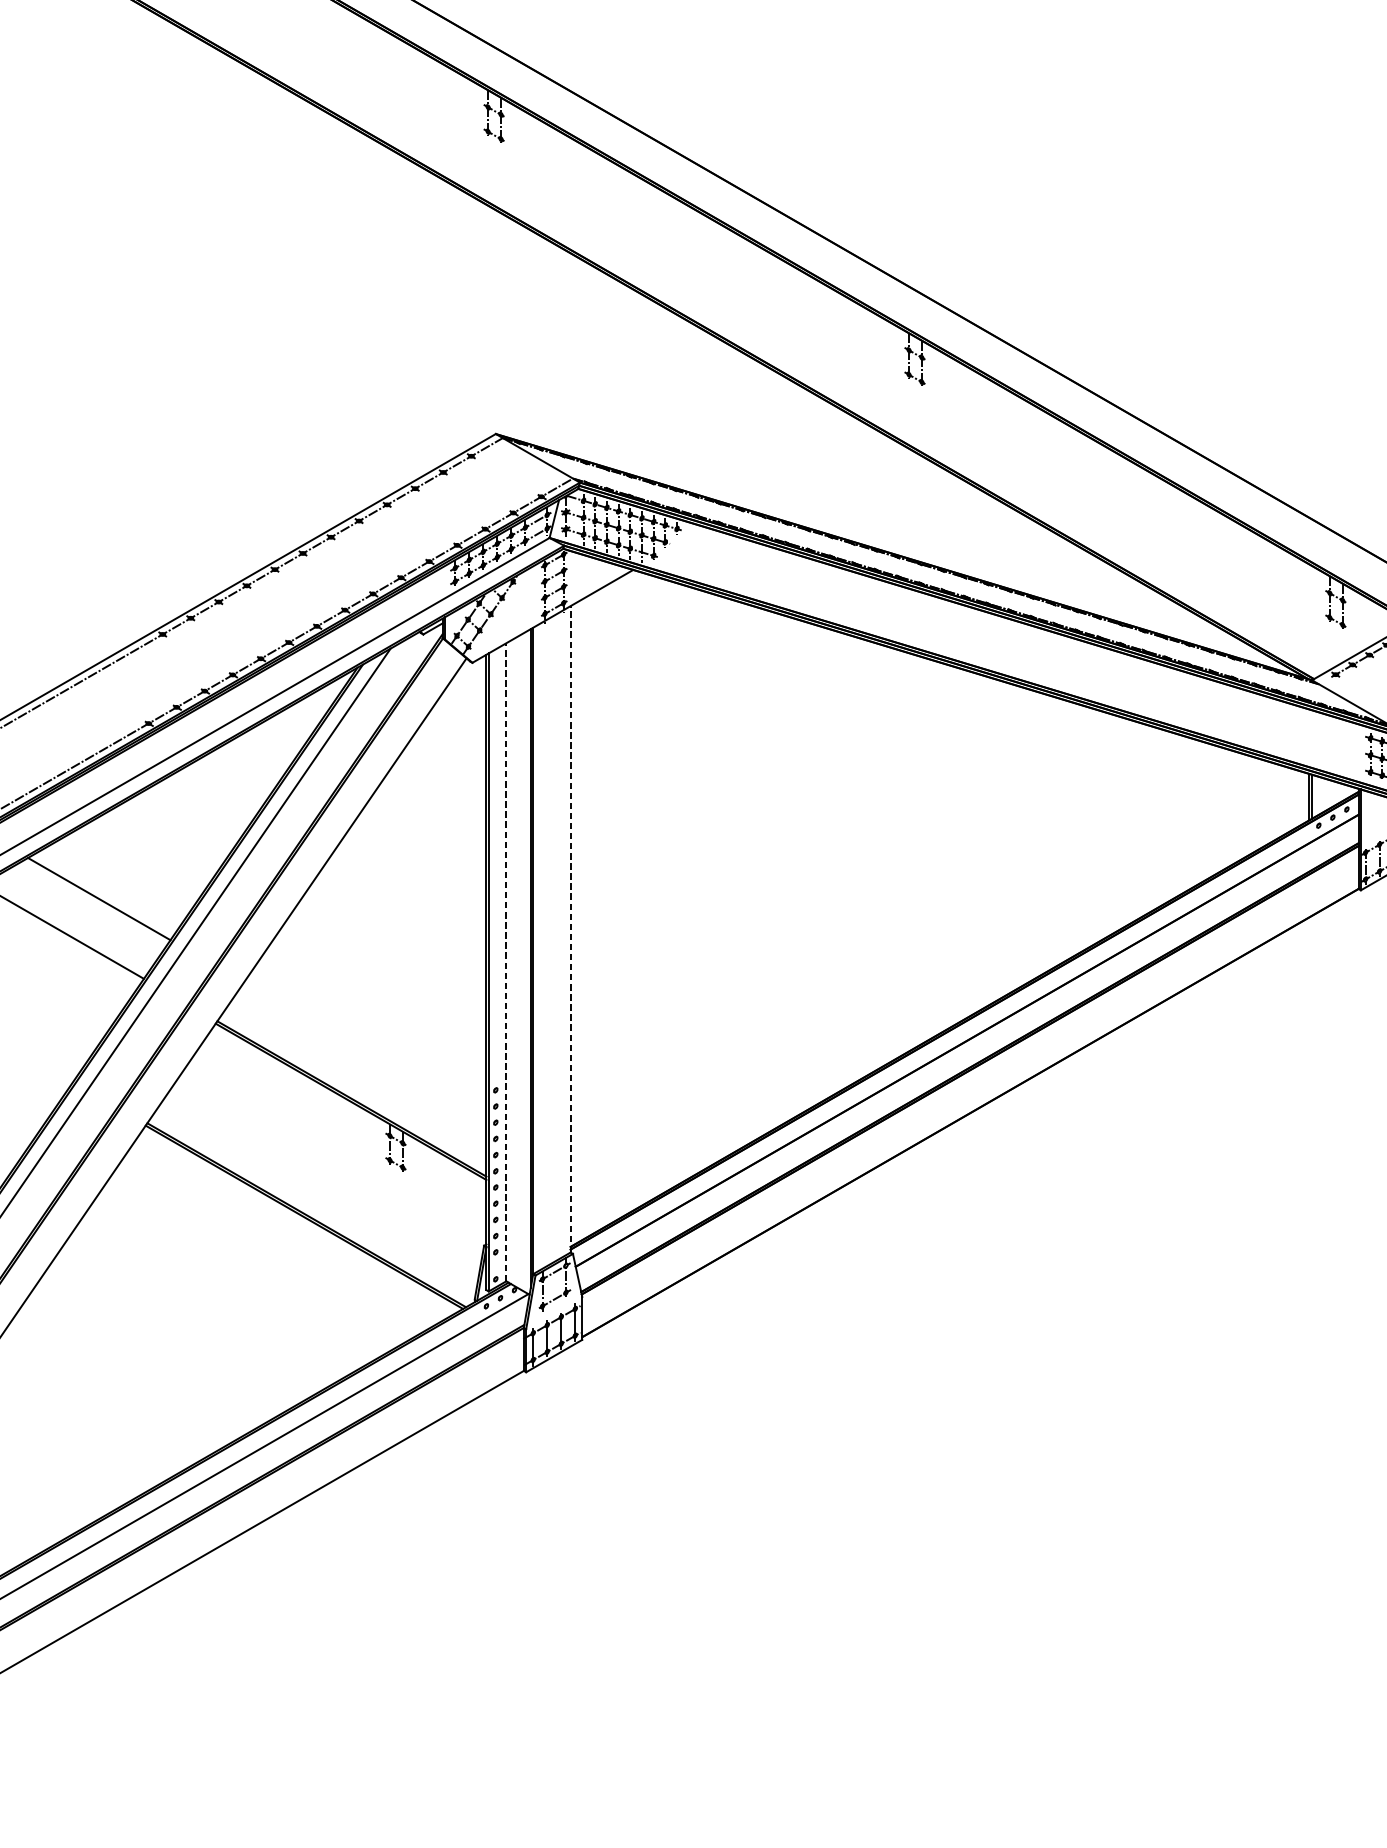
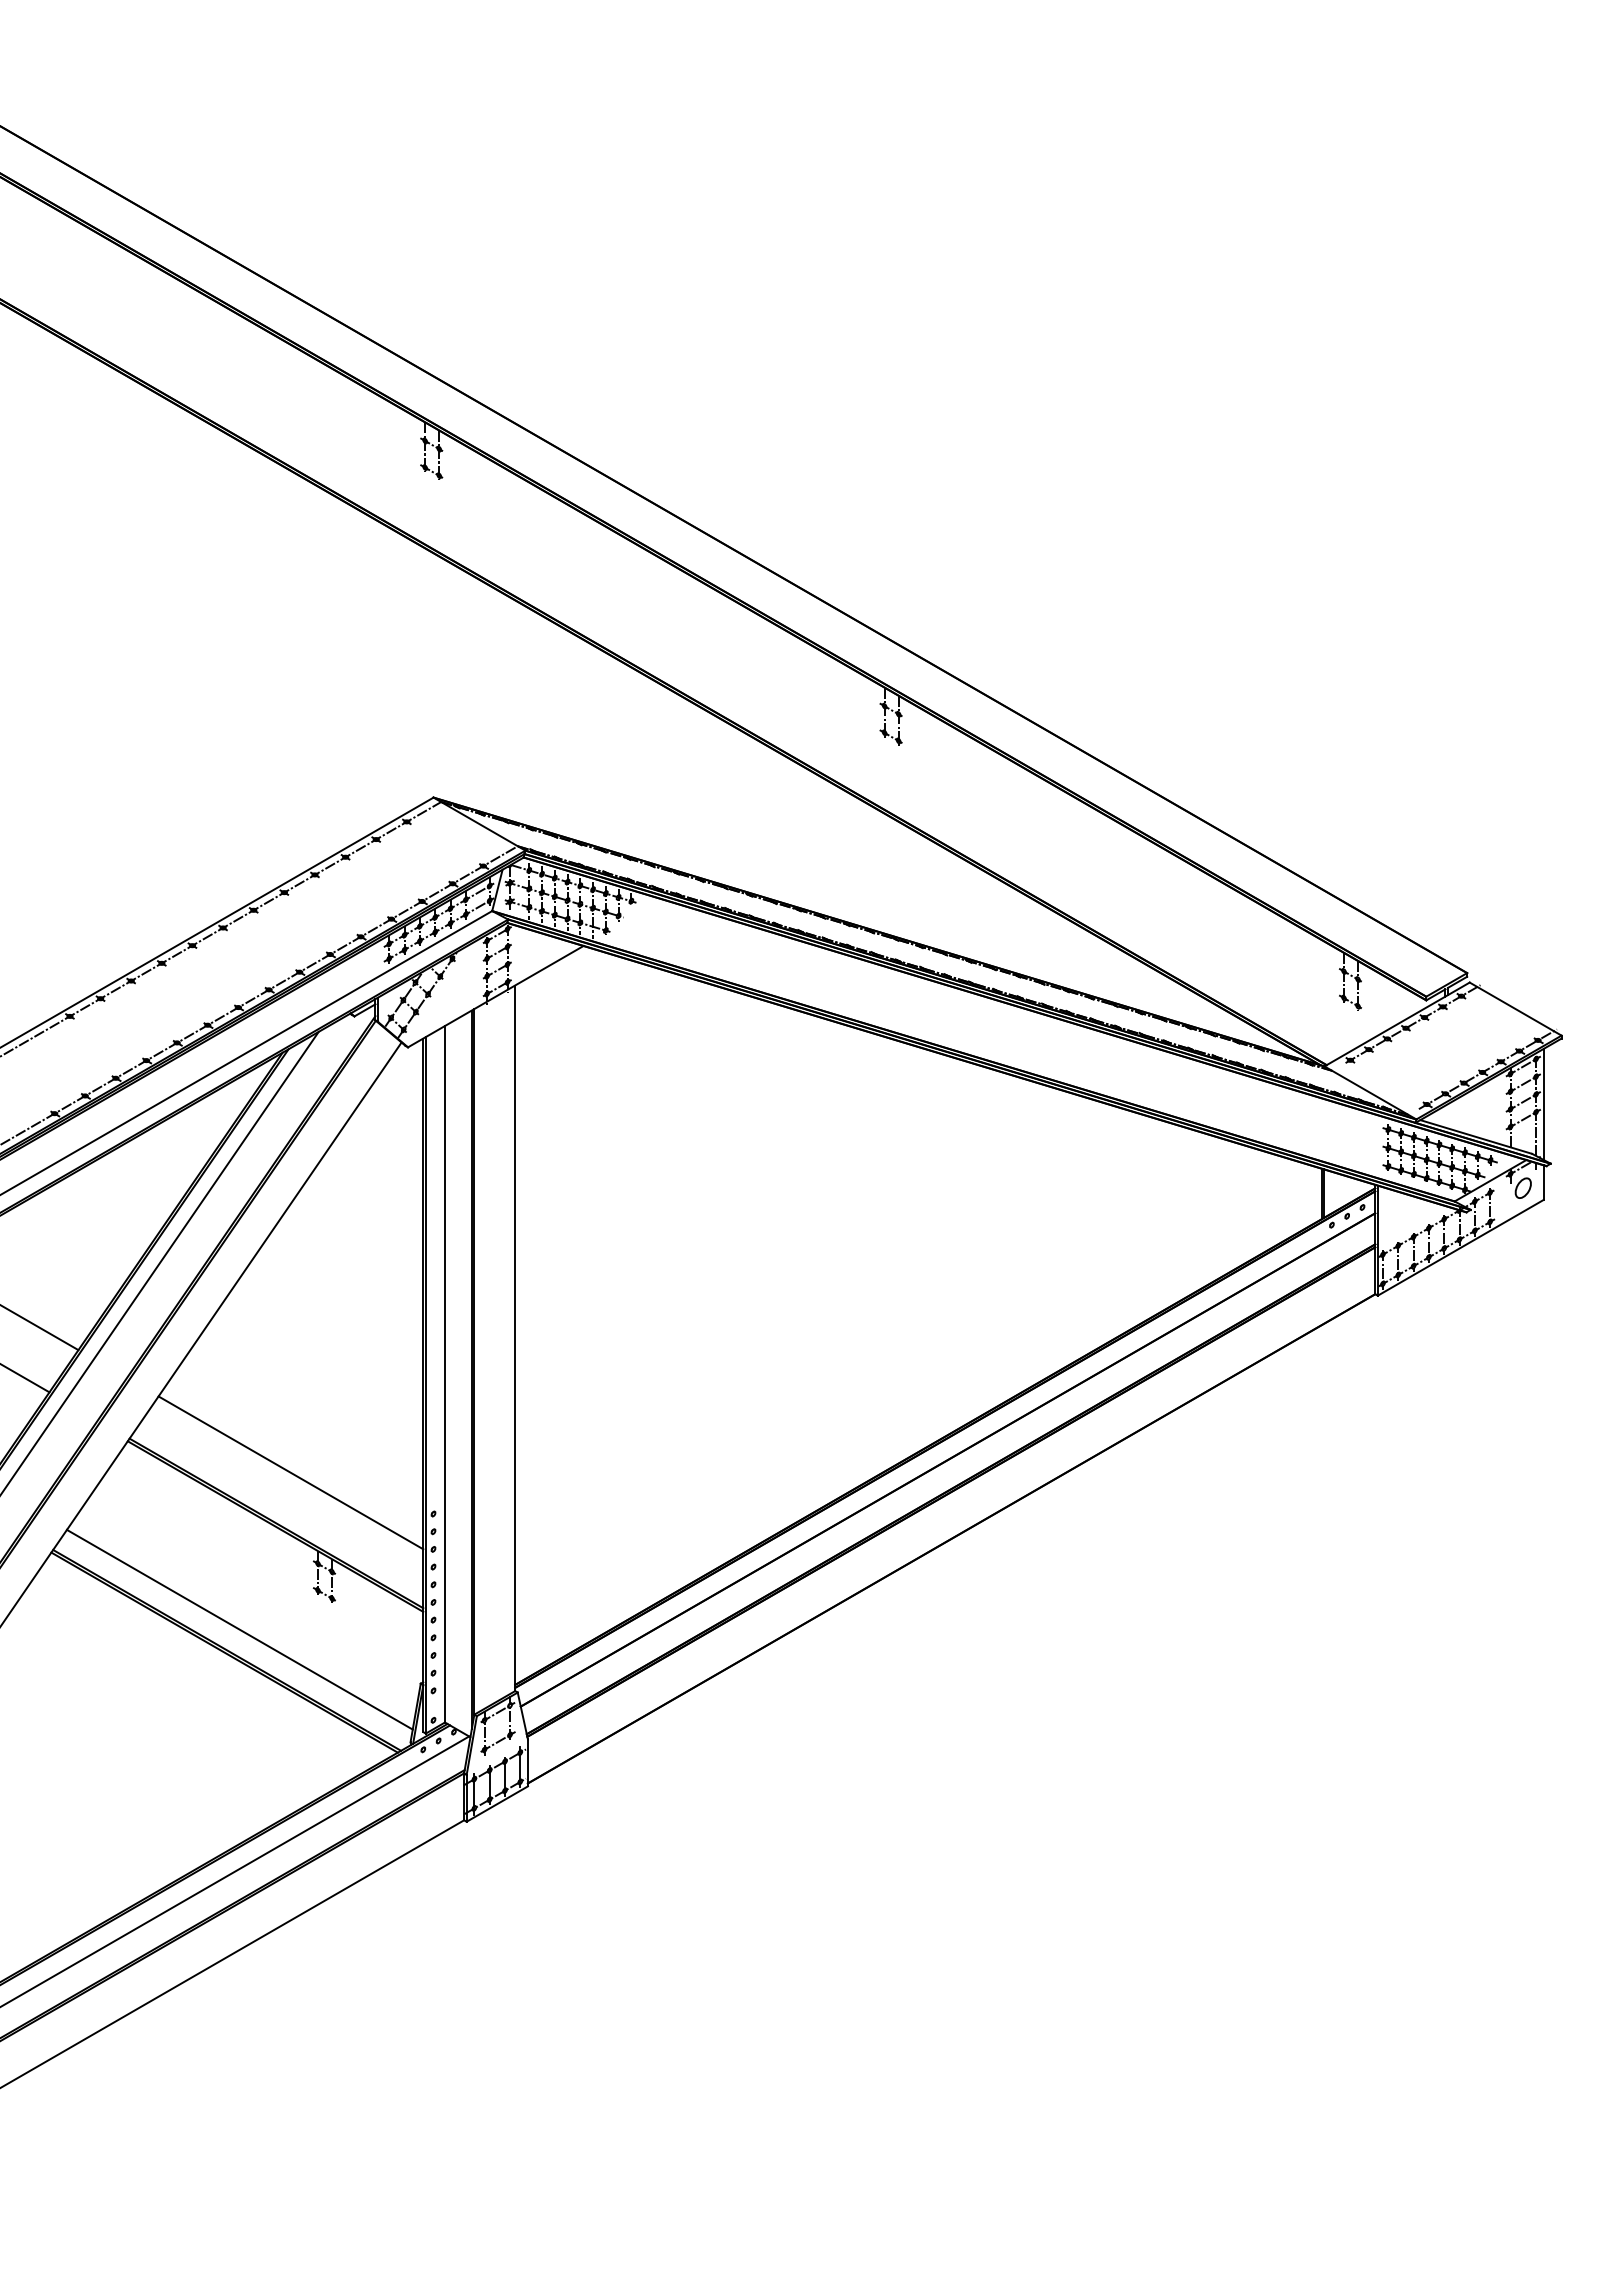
line: (570, 929) -> (515, 1338), dashed -> solid
line: (506, 961) -> (445, 1373), dashed -> solid
line: (364, 1052) -> (290, 1472), added
line: (318, 1196) -> (239, 1629), added

